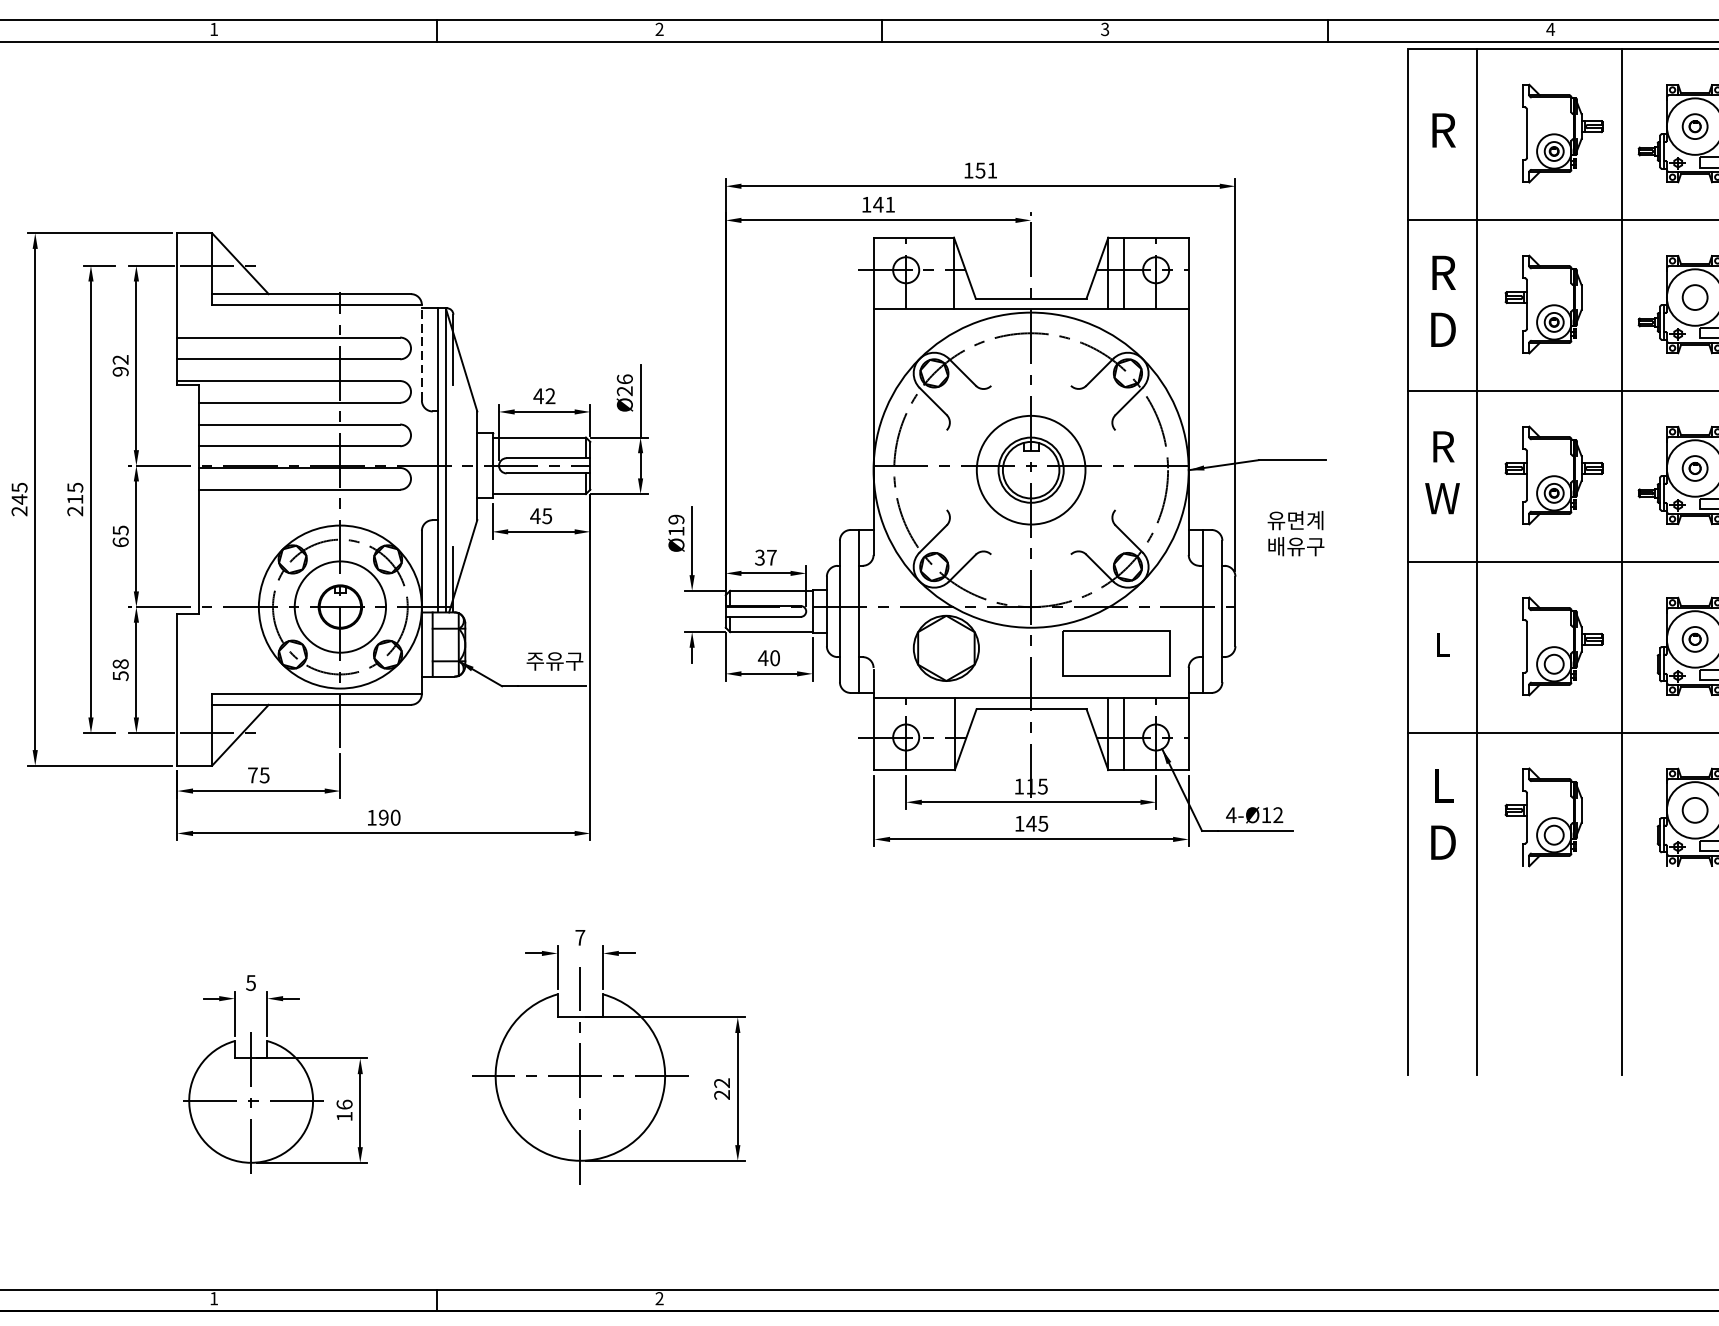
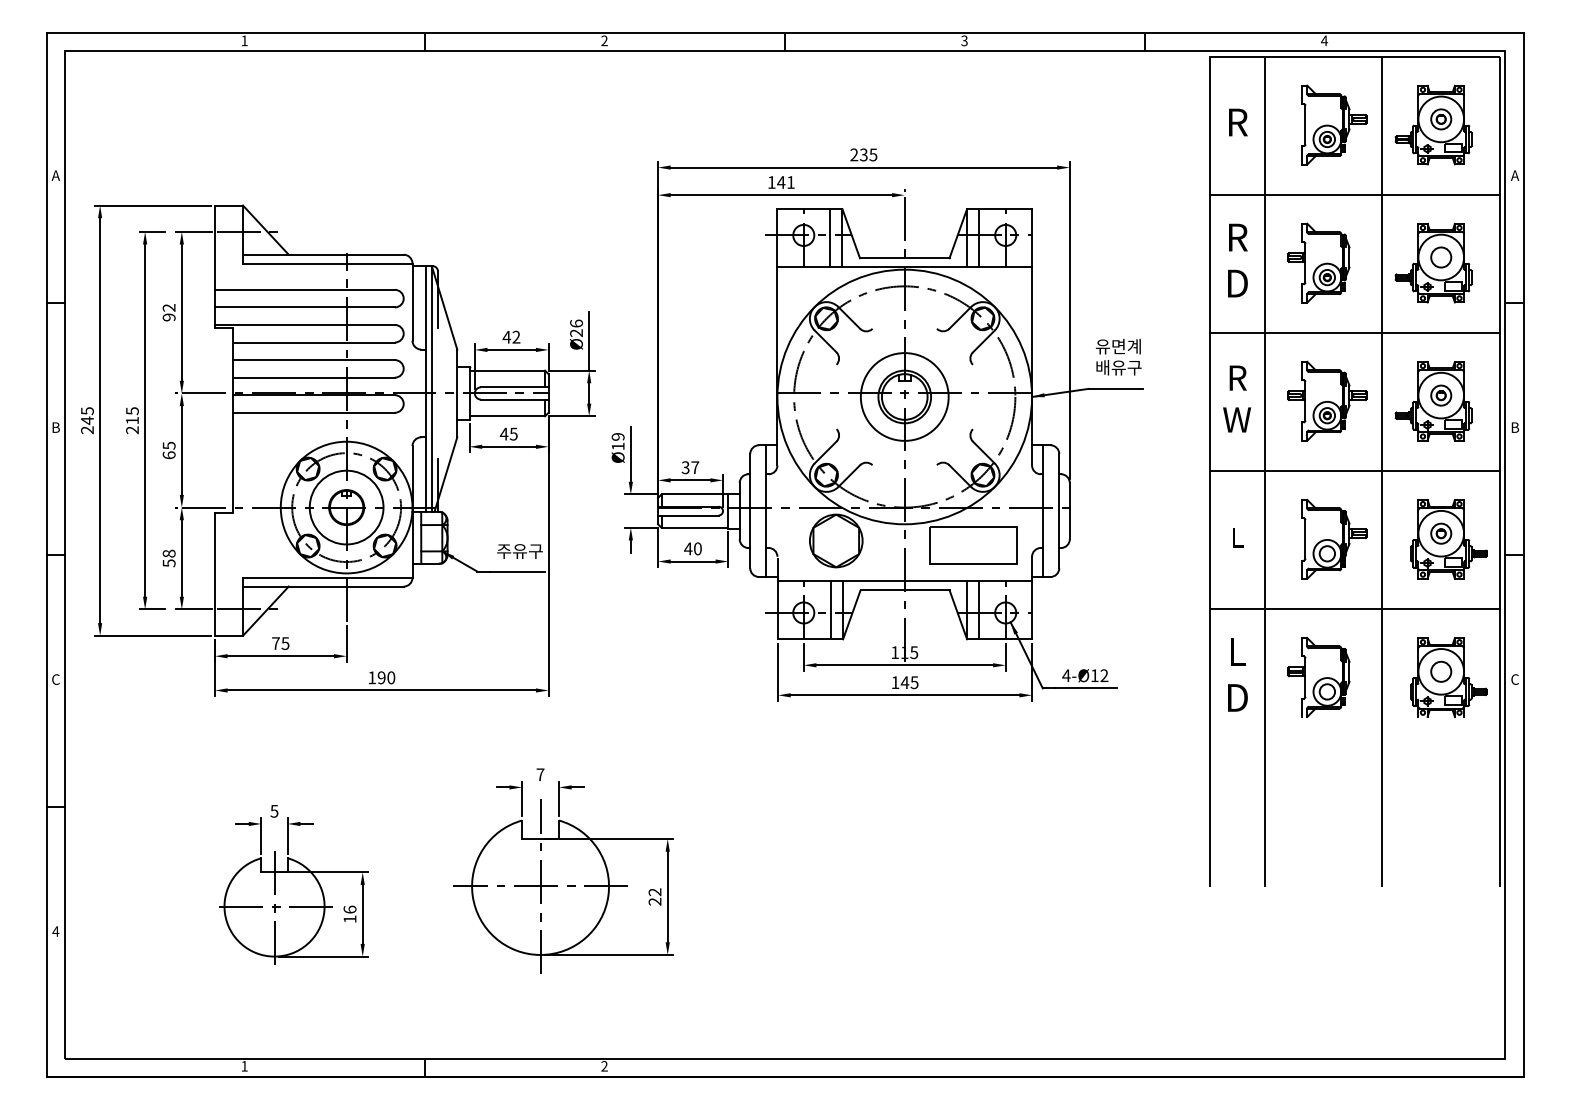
text: (980, 170) -> (863, 154), 151 -> 235
line: (939, 274) -> (830, 238), added
line: (421, 353) -> (412, 302), dashed -> solid
text: (1295, 533) -> (1118, 357), moved
line: (939, 734) -> (830, 610), added

